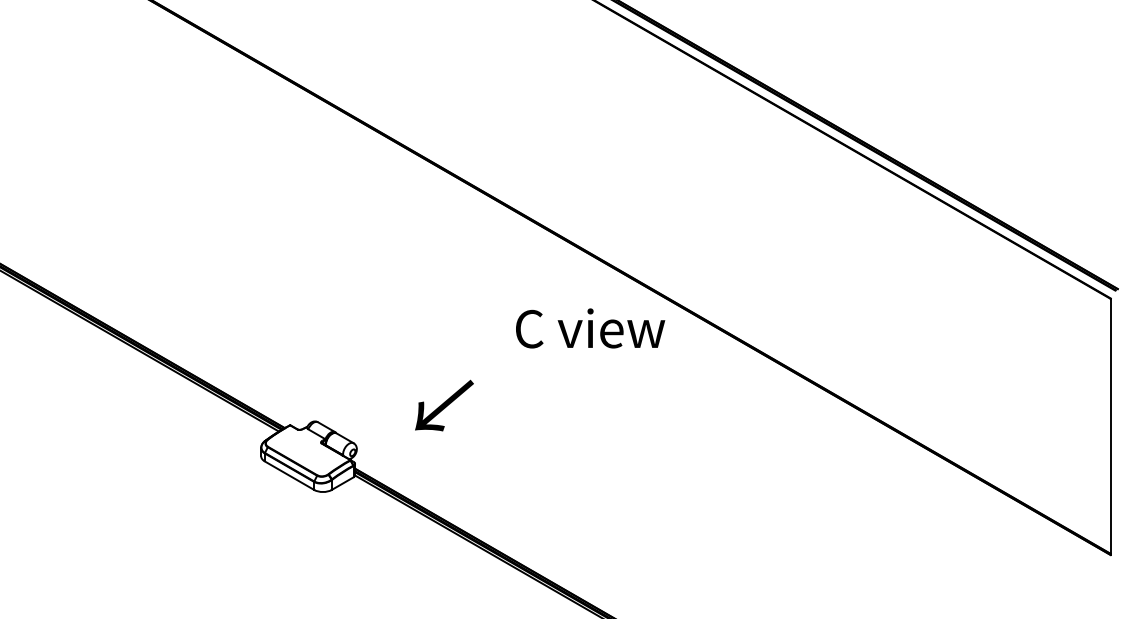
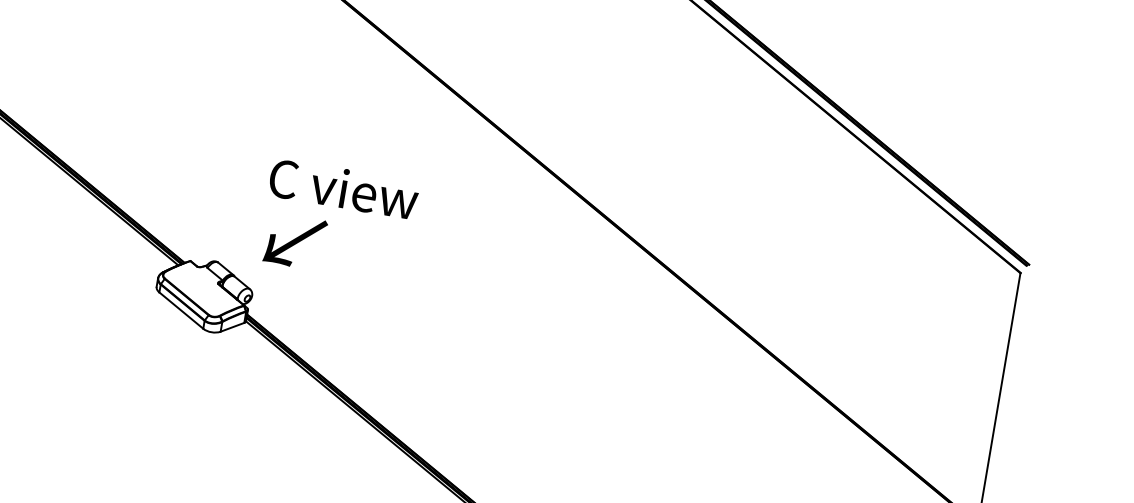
text: (590, 328) -> (343, 188), moved
text: (444, 405) -> (295, 241), moved

